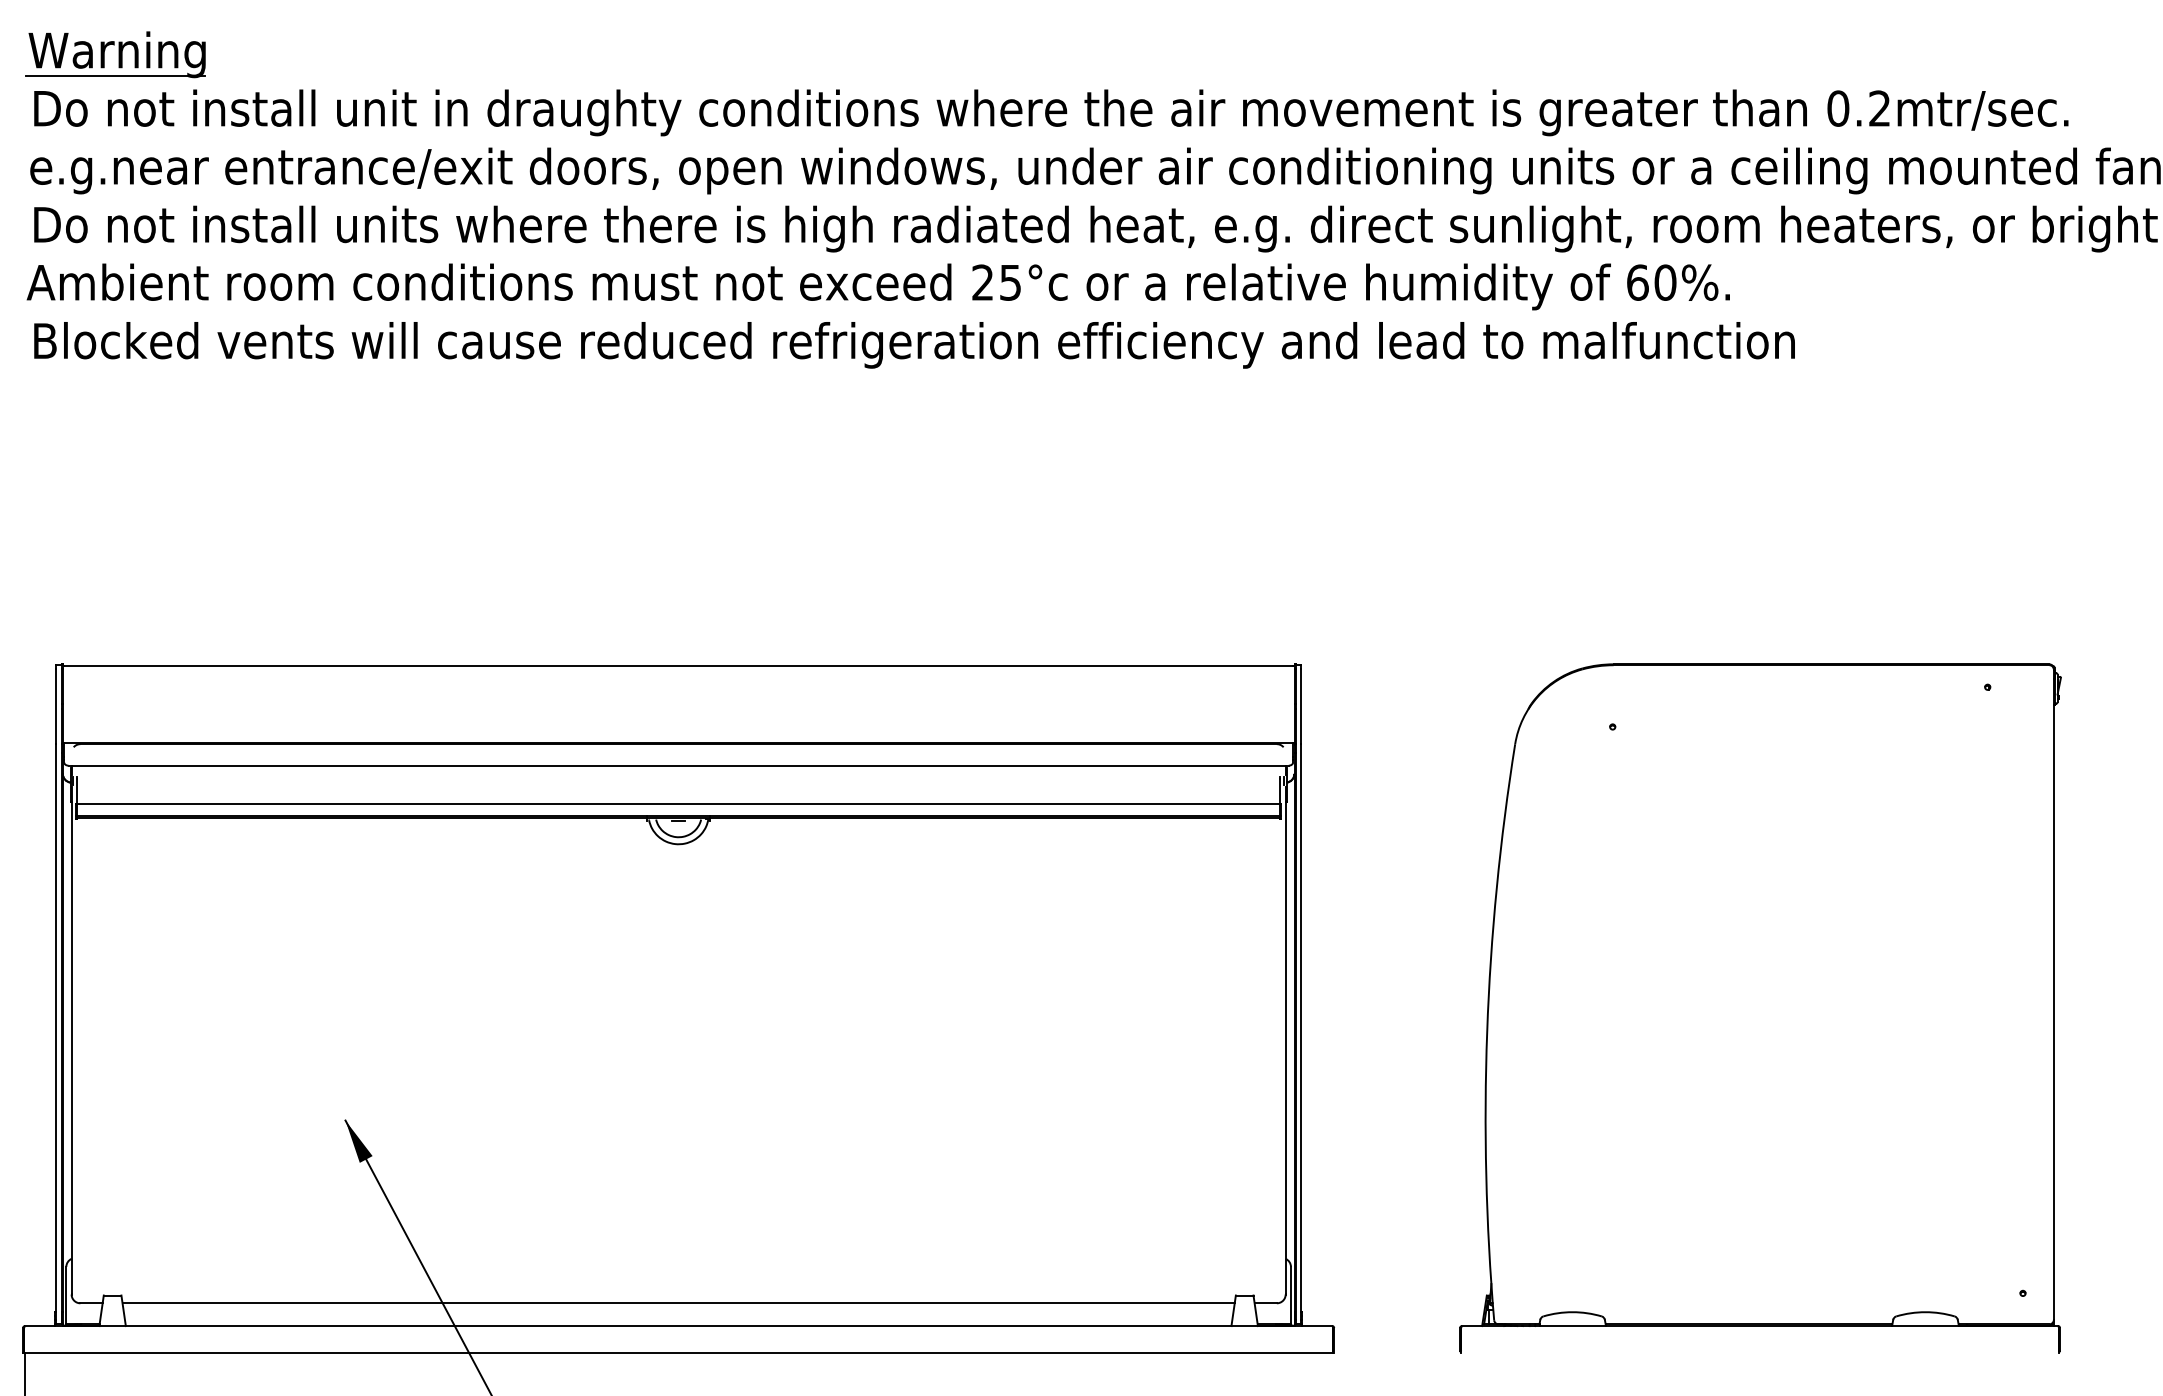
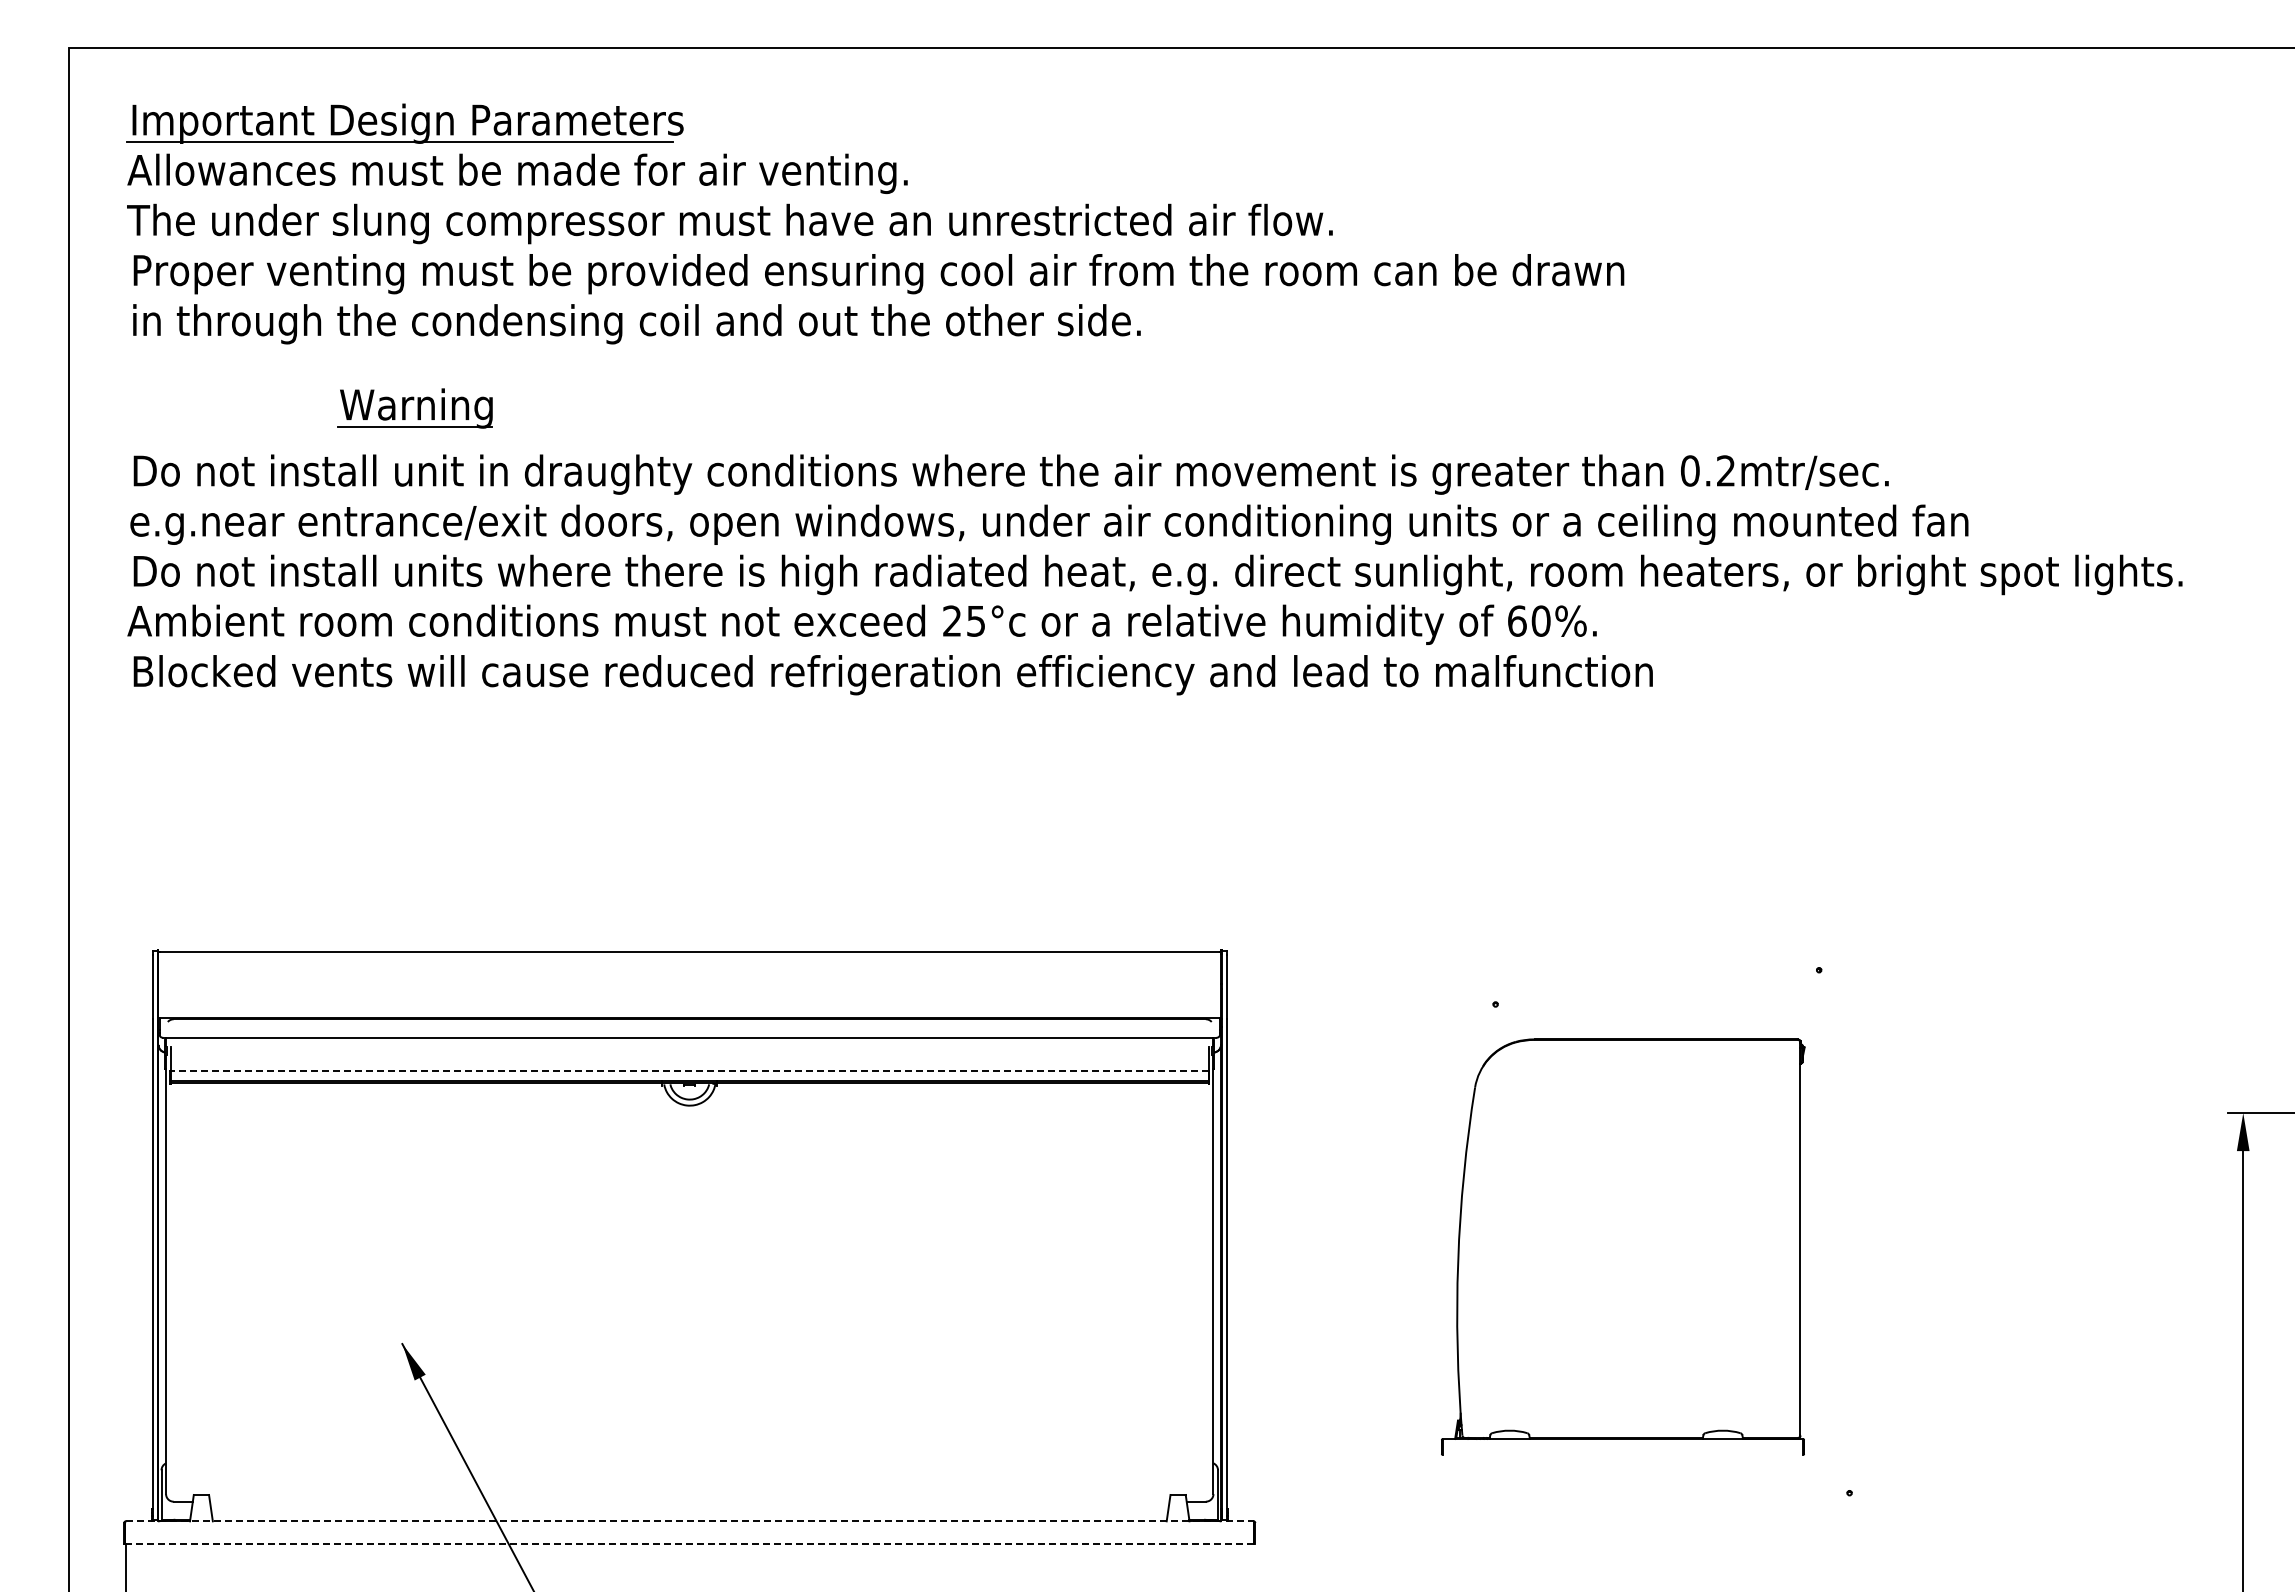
part: (115, 54) -> (414, 408), moved
line: (678, 804) -> (689, 1071), solid -> dashed
part: (1760, 1007) -> (1623, 1246), size x0.7
line: (678, 1303) -> (689, 1501), removed
line: (678, 1326) -> (689, 1521), solid -> dashed
line: (678, 1352) -> (689, 1544), solid -> dashed

